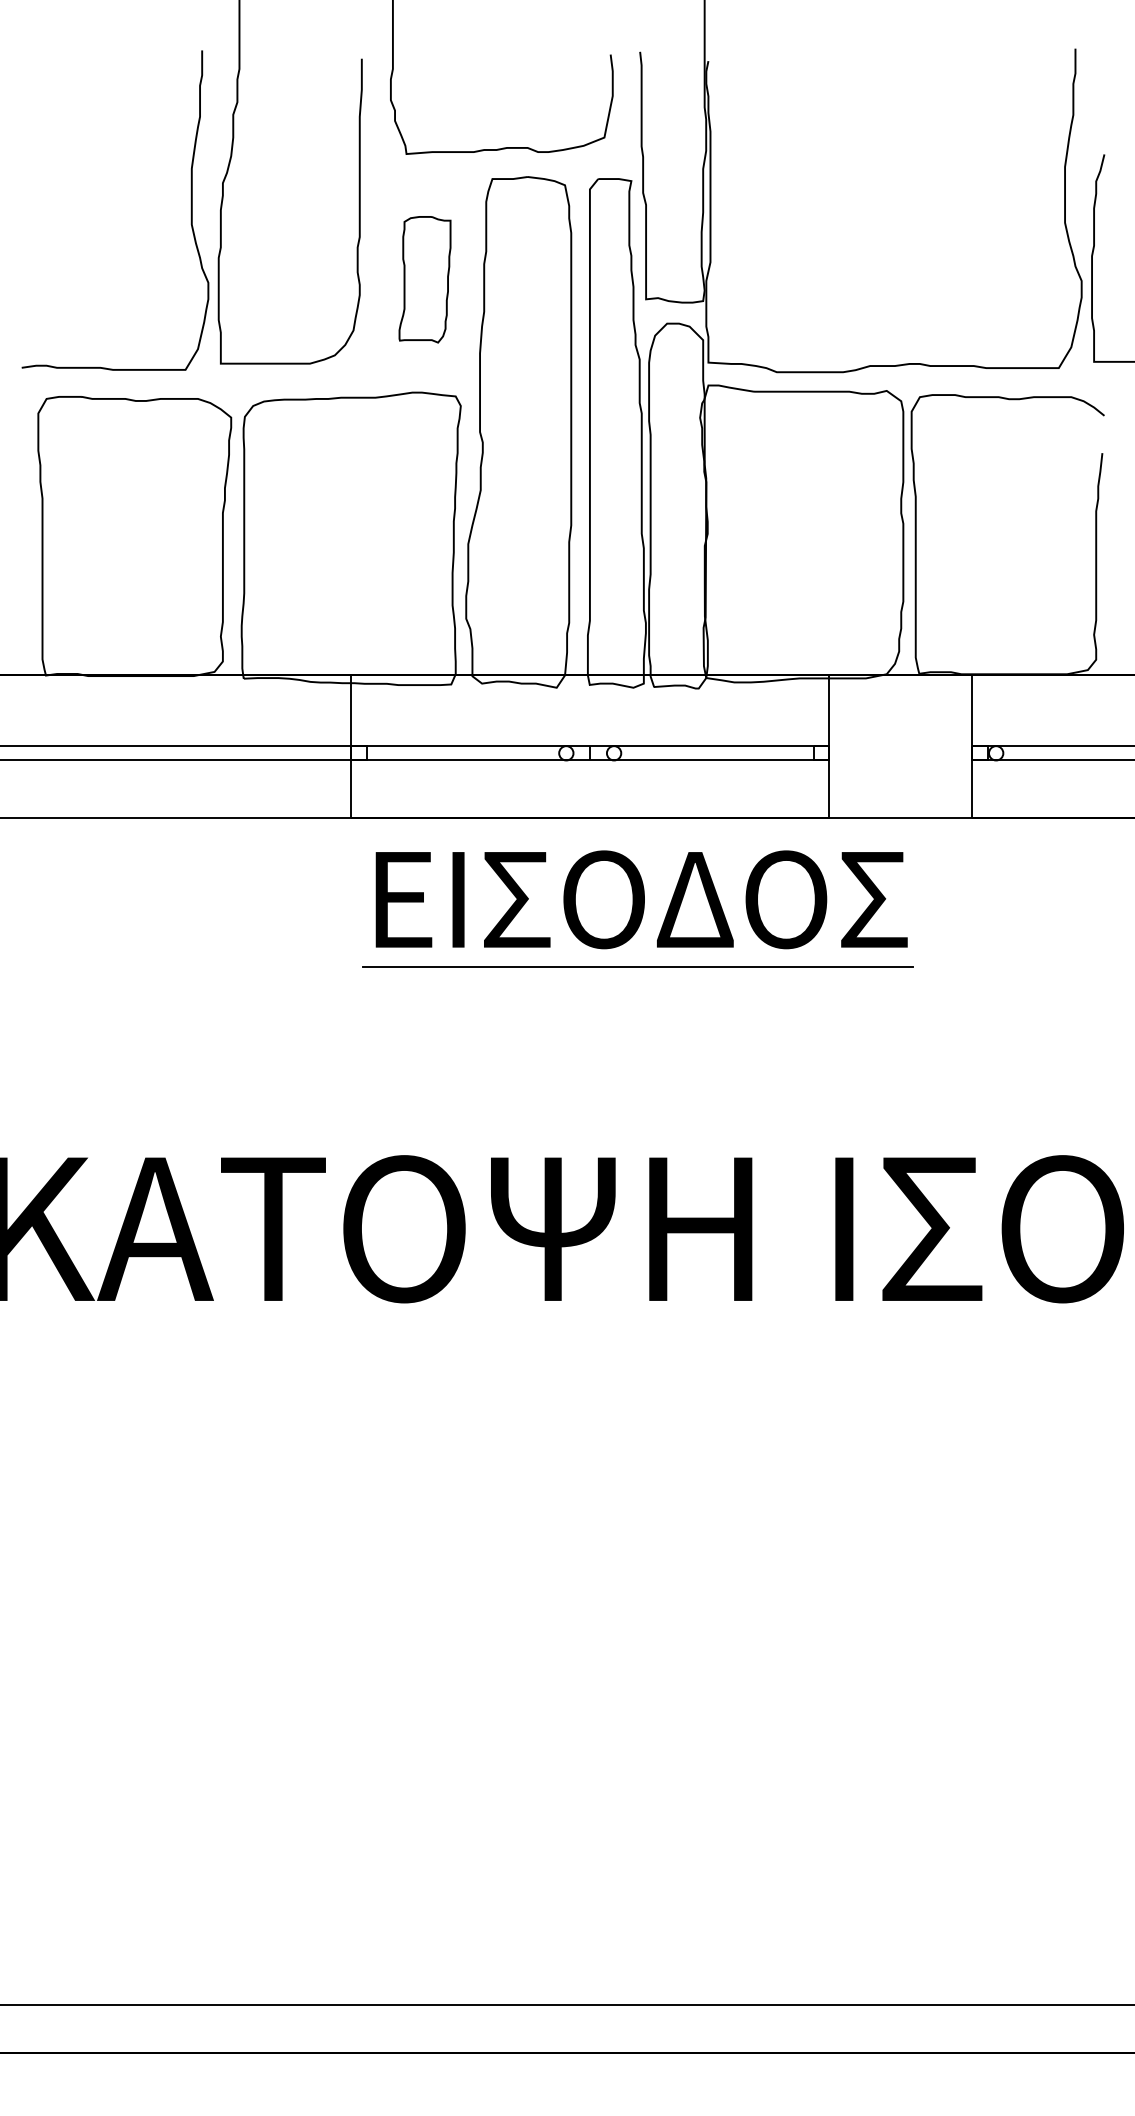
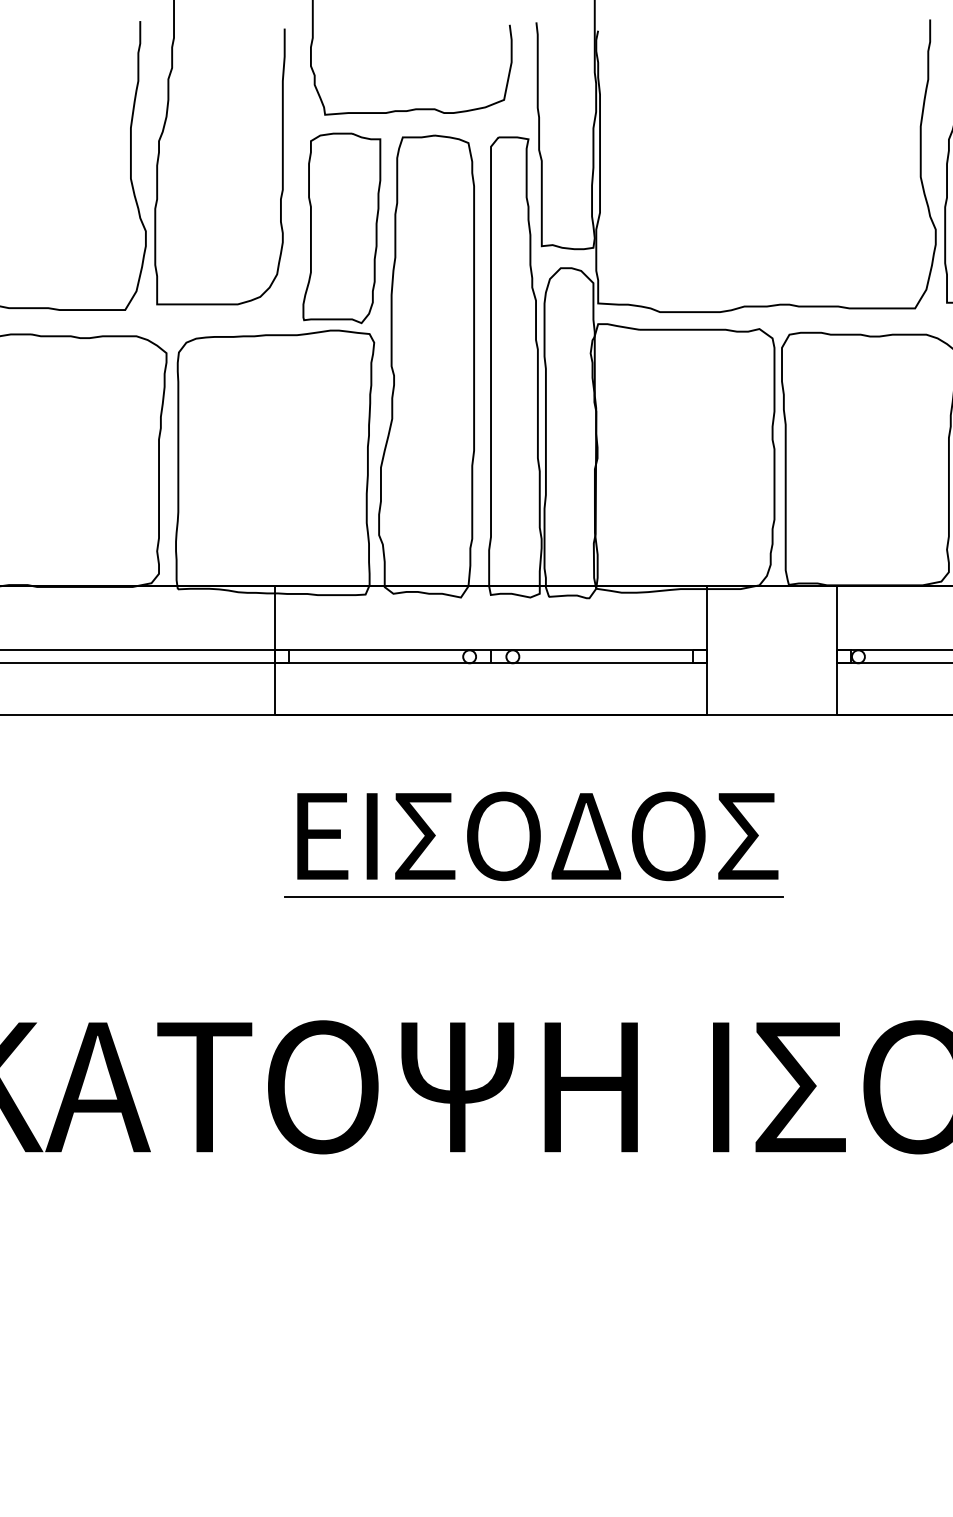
part: (424, 279) -> (341, 228), size x1.67
part: (637, 908) -> (534, 844), moved

